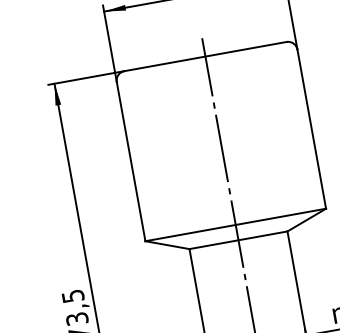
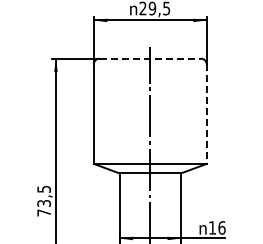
line: (205, 56) -> (150, 58), solid -> dashed
line: (311, 129) -> (206, 114), solid -> dashed

